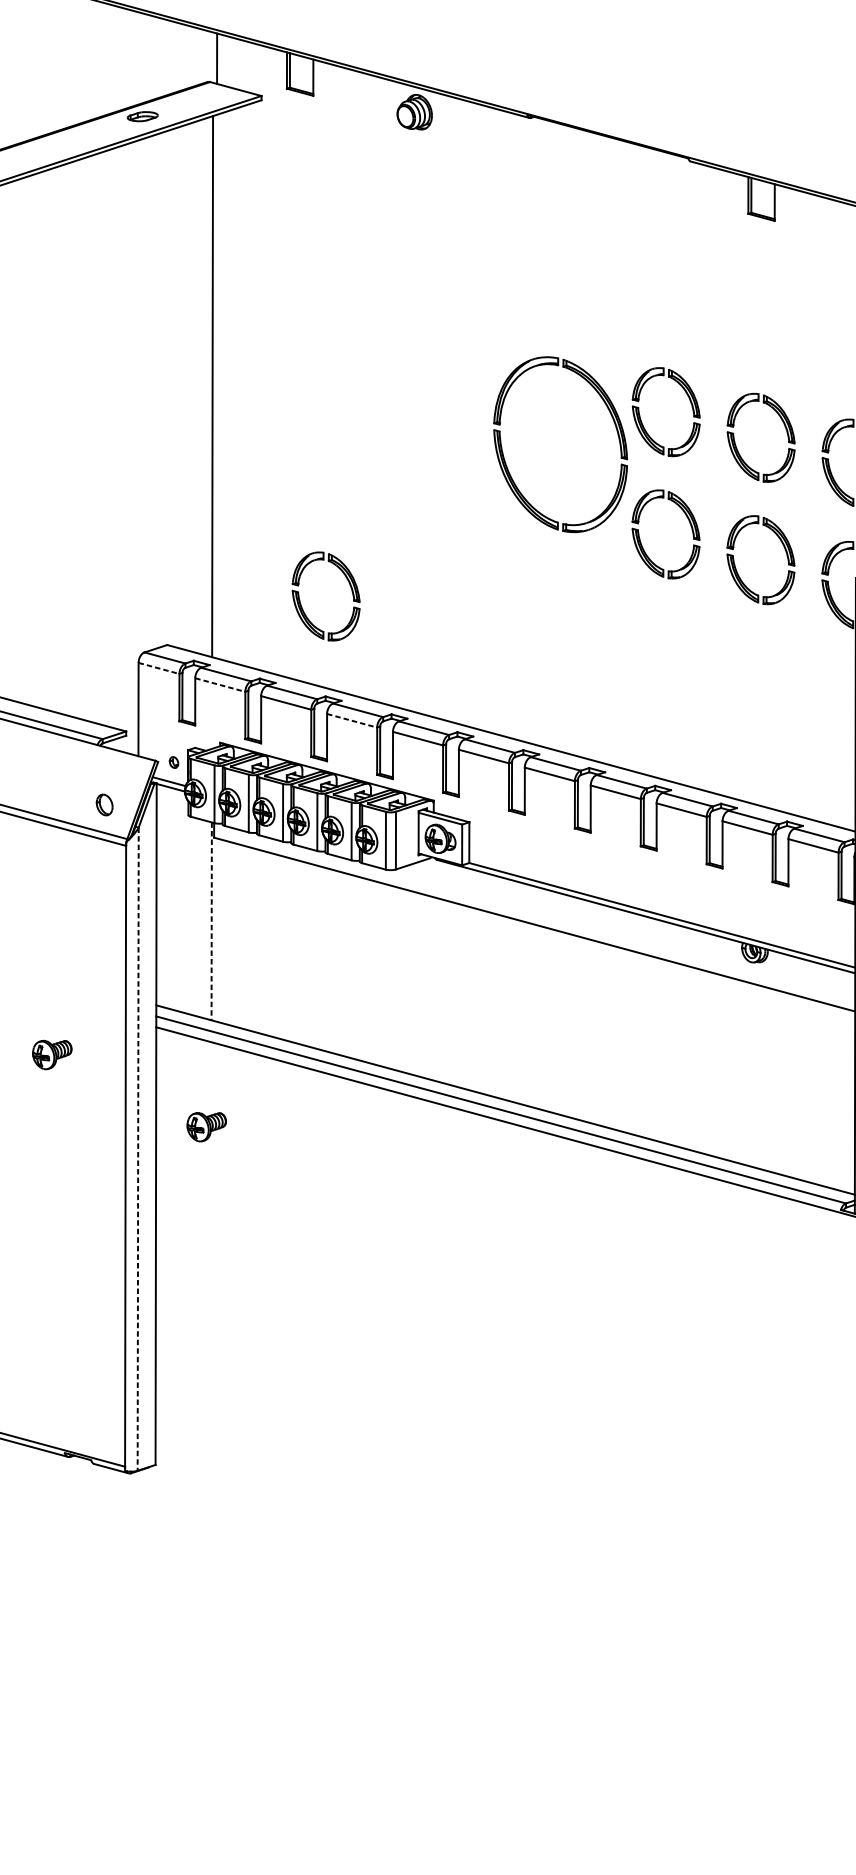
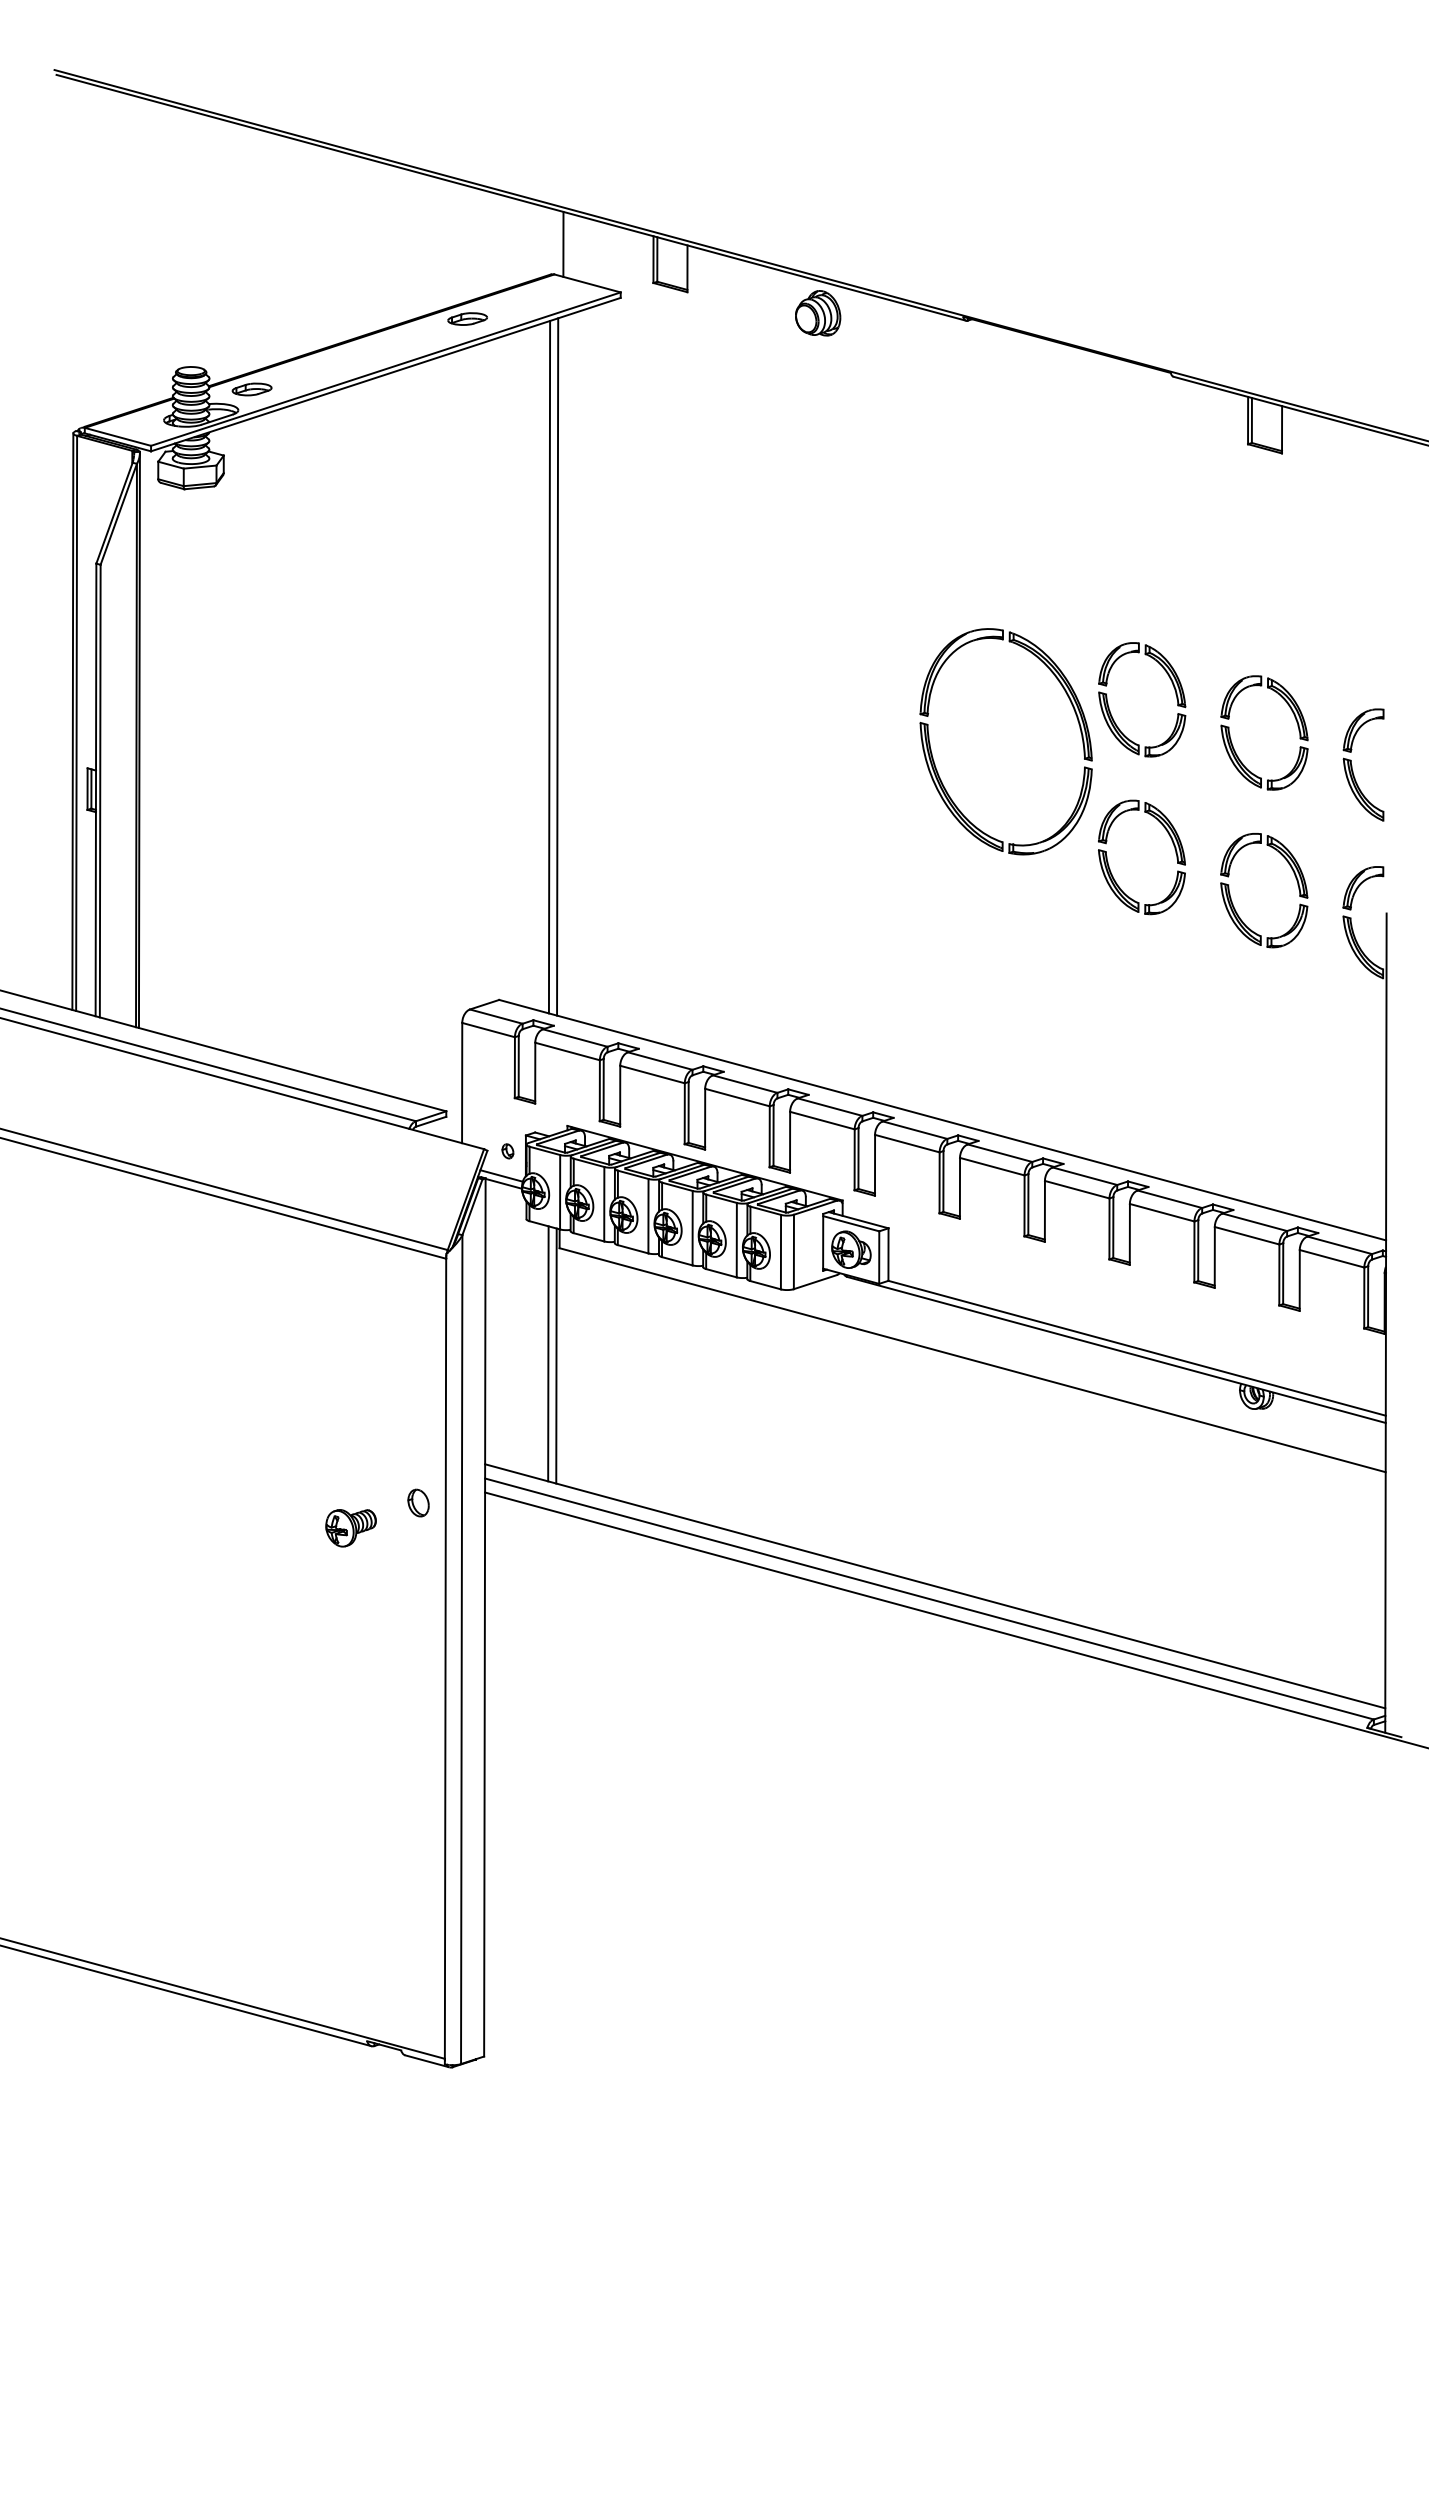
line: (206, 386) -> (549, 666), added
part: (300, 602) -> (671, 945), removed
line: (159, 668) -> (489, 1030), dashed -> solid
line: (221, 685) -> (568, 1051), dashed -> solid
line: (352, 720) -> (737, 1097), dashed -> solid
part: (104, 804) -> (418, 1502), moved
line: (205, 919) -> (548, 1353), added
line: (211, 921) -> (556, 1356), dashed -> solid
part: (206, 1127) -> (549, 1621), removed
line: (138, 1149) -> (461, 1650), dashed -> solid

